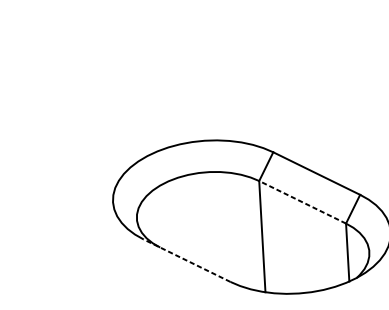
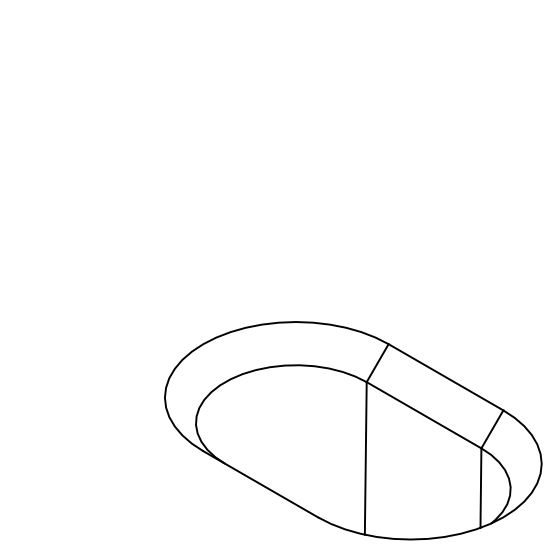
line: (302, 202) -> (423, 415), dashed -> solid
line: (186, 260) -> (260, 484), dashed -> solid

